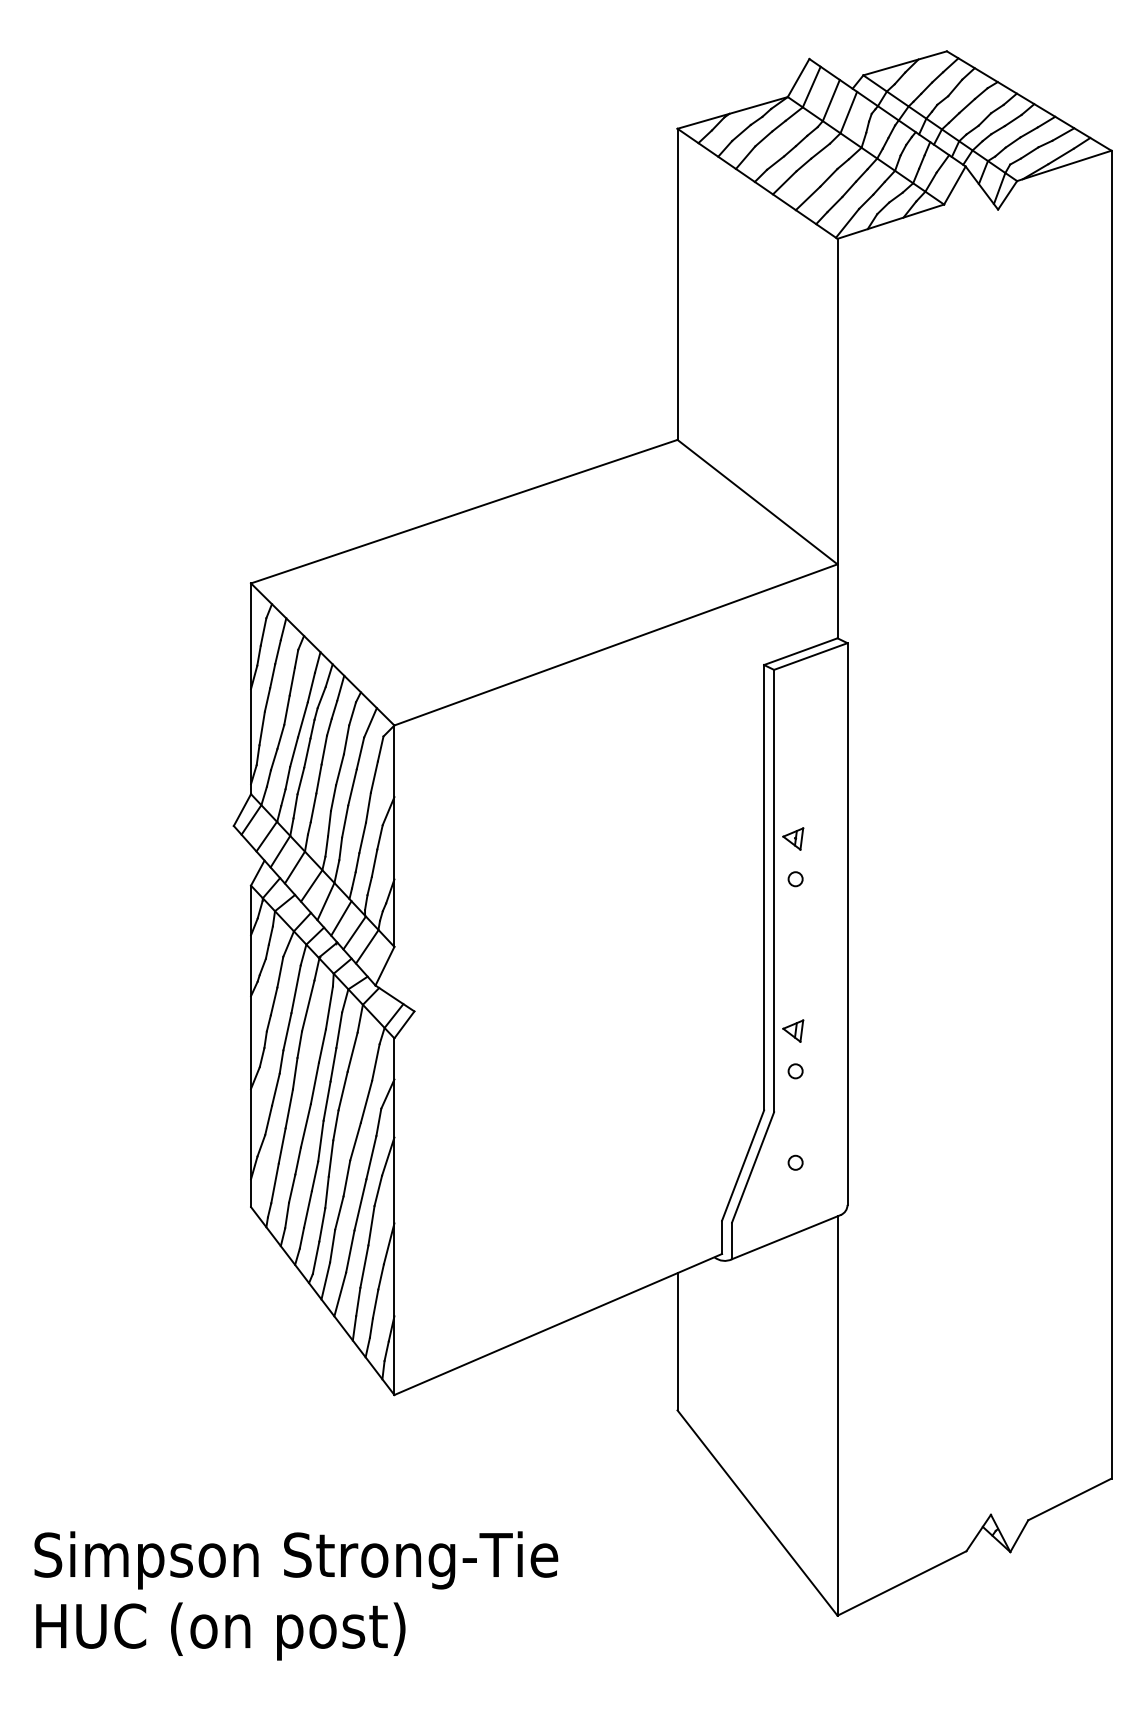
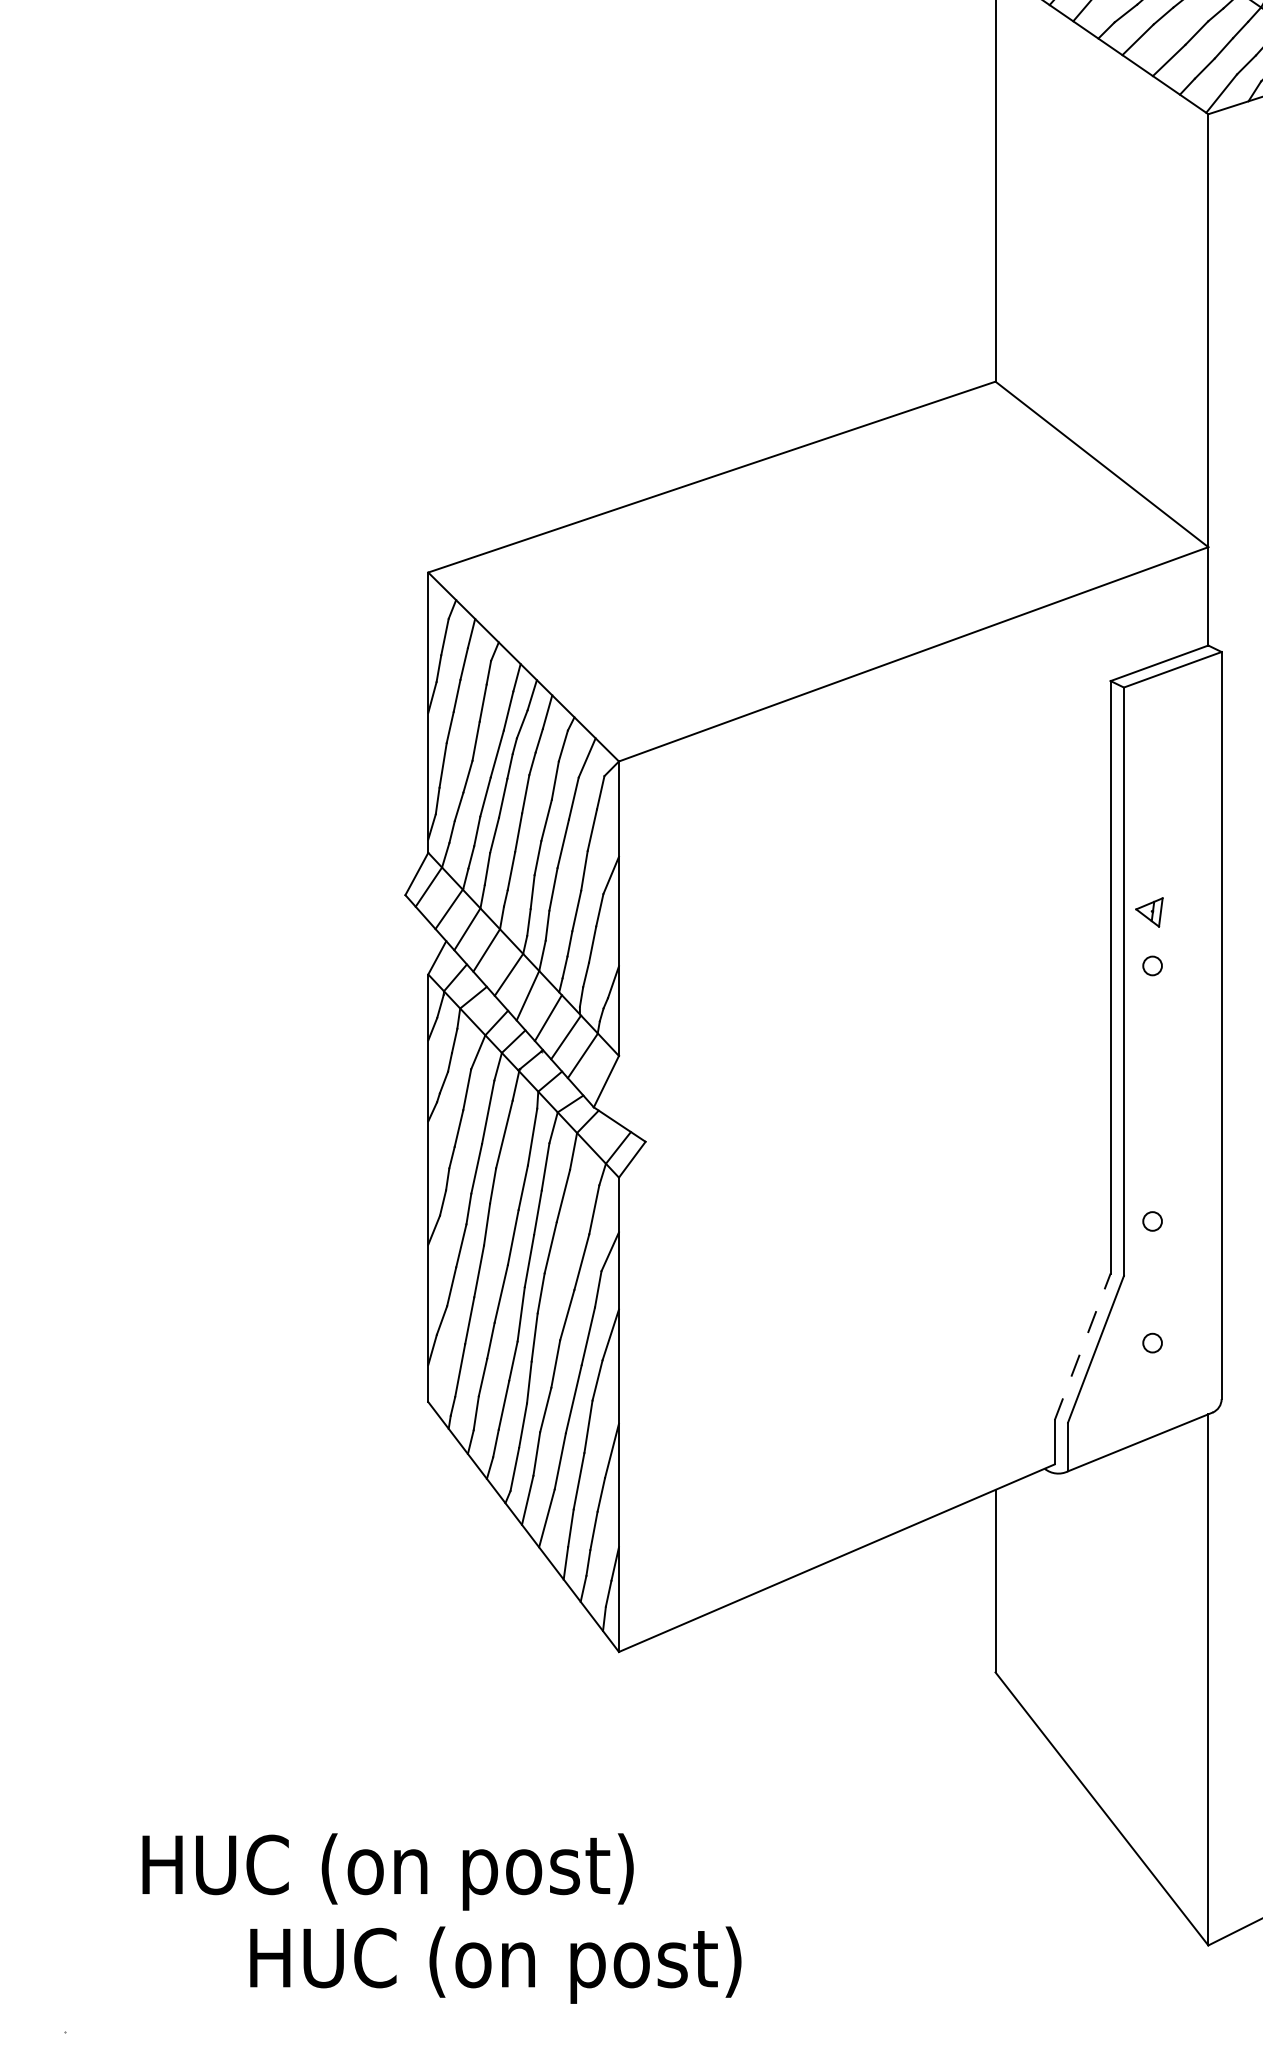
part: (793, 1030) -> (1149, 1167), removed
line: (743, 1165) -> (1083, 1346), solid -> dashed
text: (296, 1560) -> (488, 1872), Simpson Strong-Tie -> HUC (on post)
text: (220, 1631) -> (495, 1965), moved

